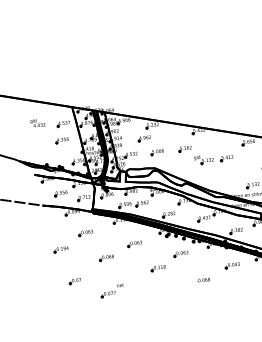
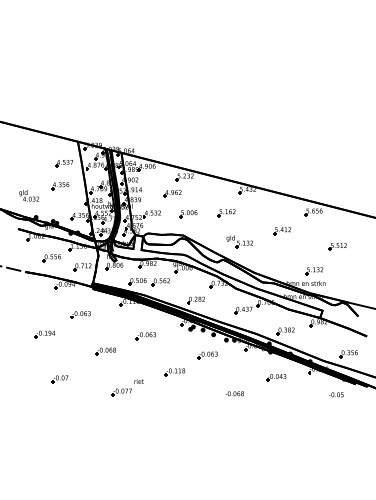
text: (37, 122) -> (28, 195), moved
part: (203, 159) -> (239, 241), moved
part: (112, 290) -> (127, 387), moved

